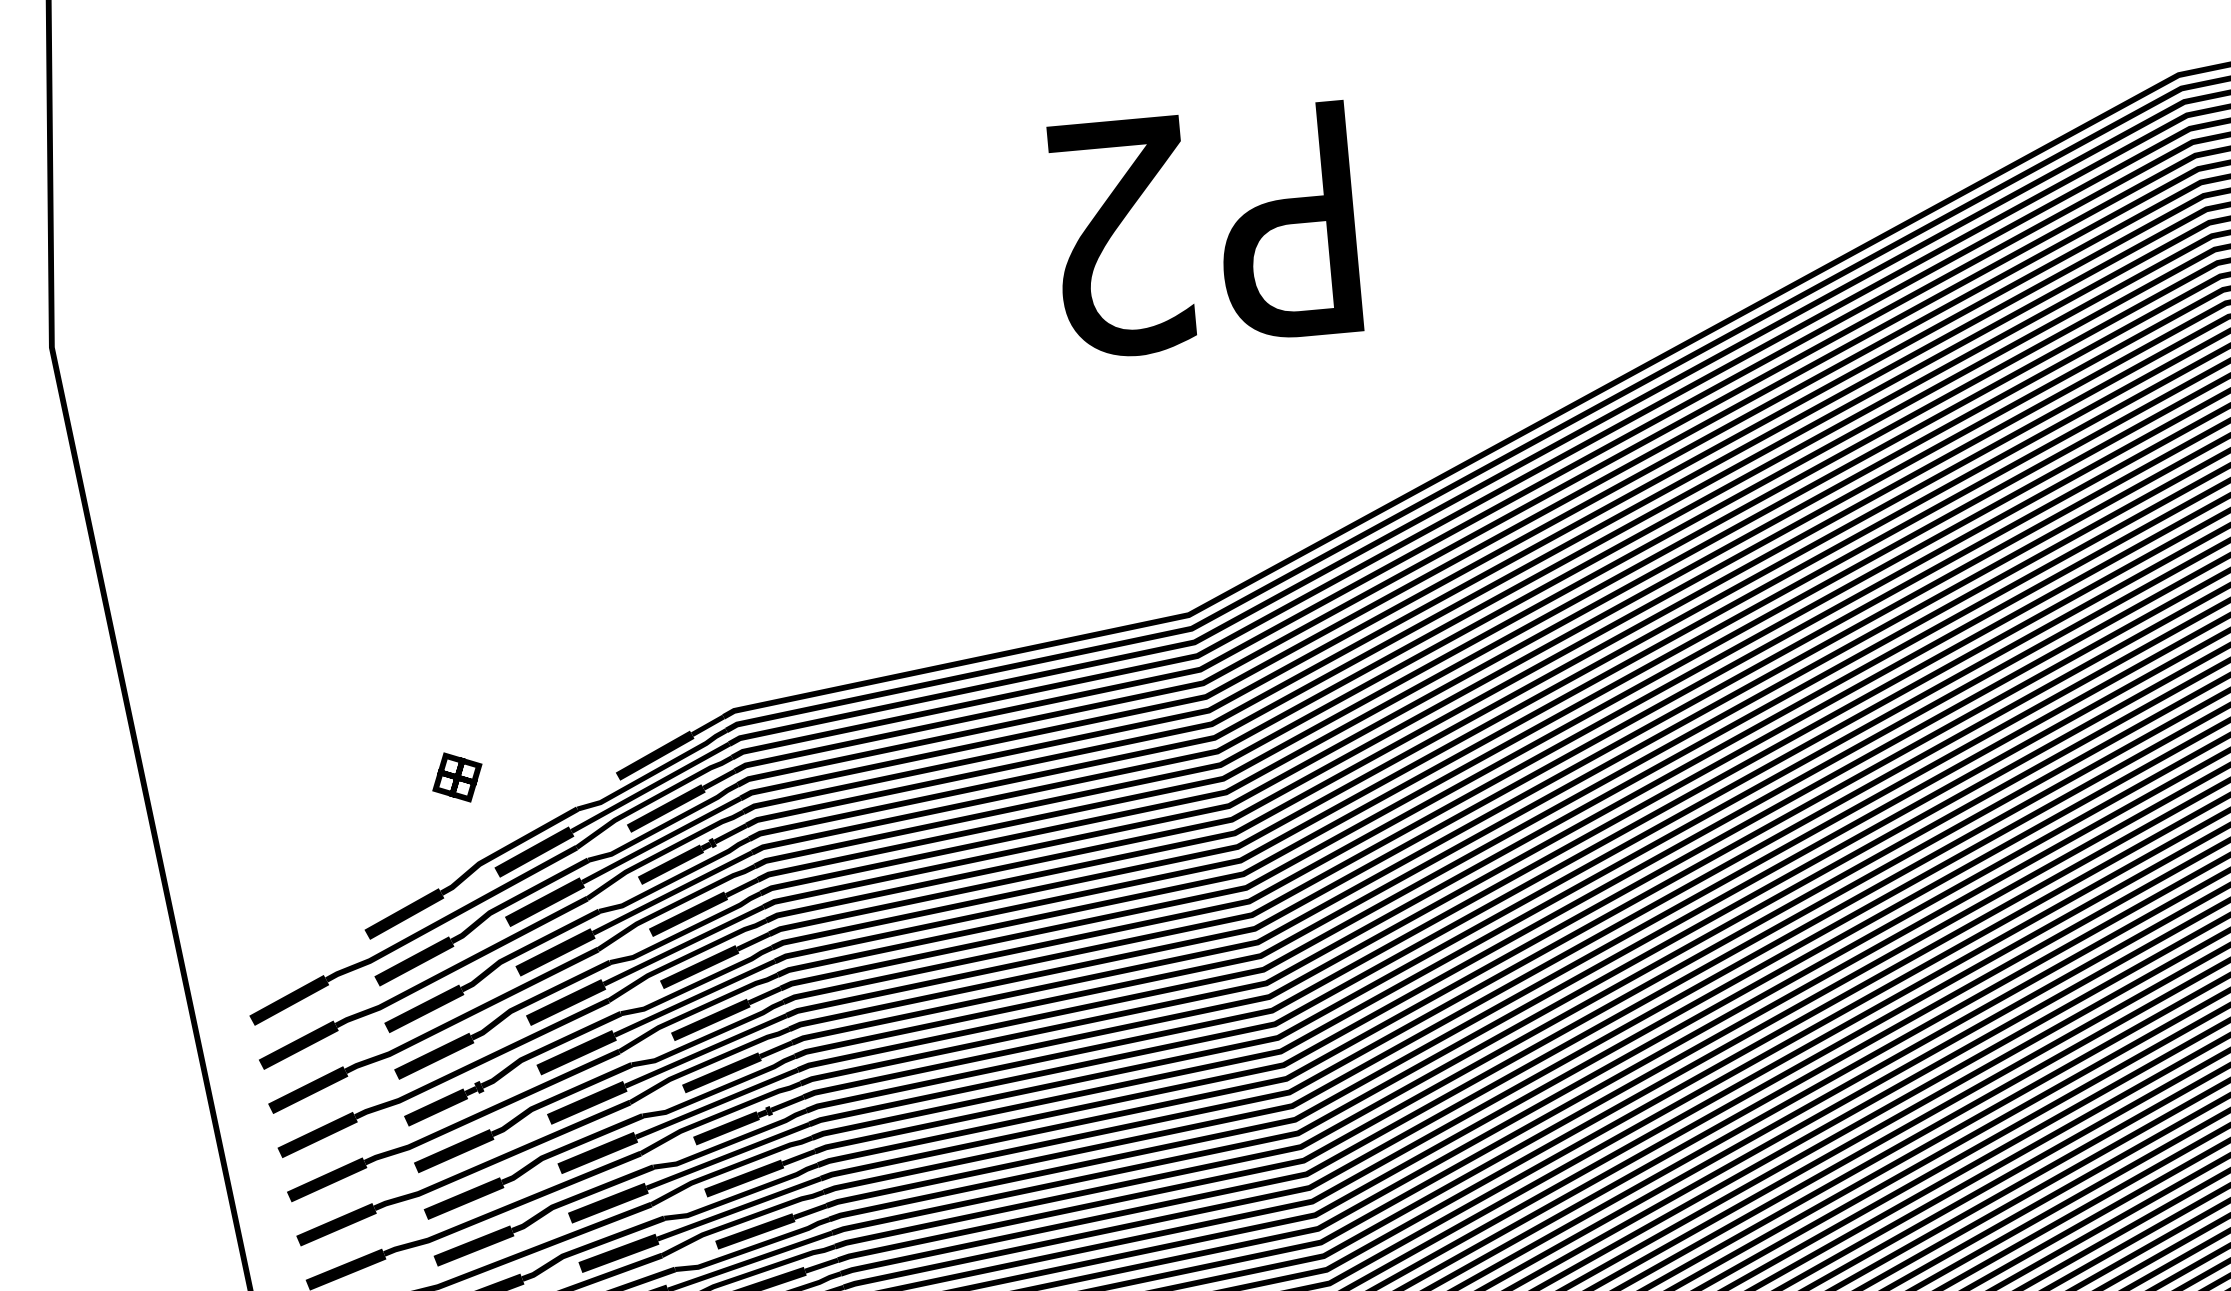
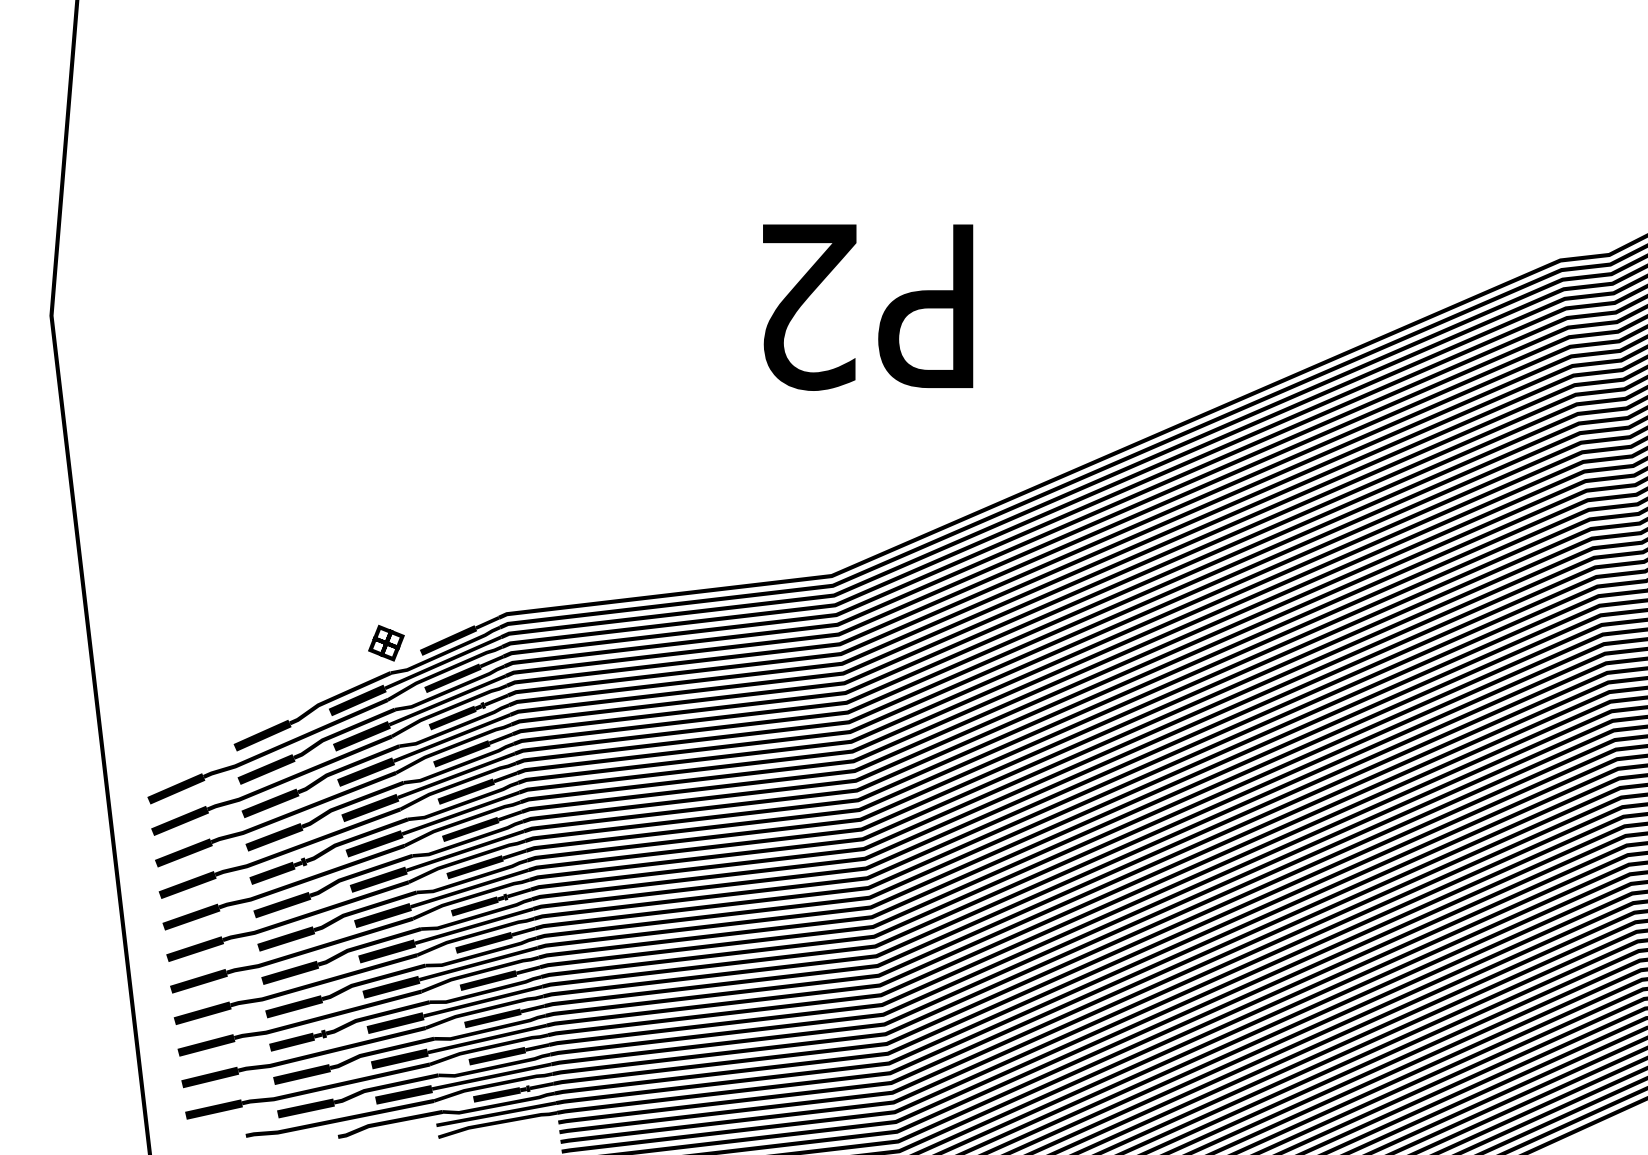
part: (457, 776) -> (386, 642), moved

